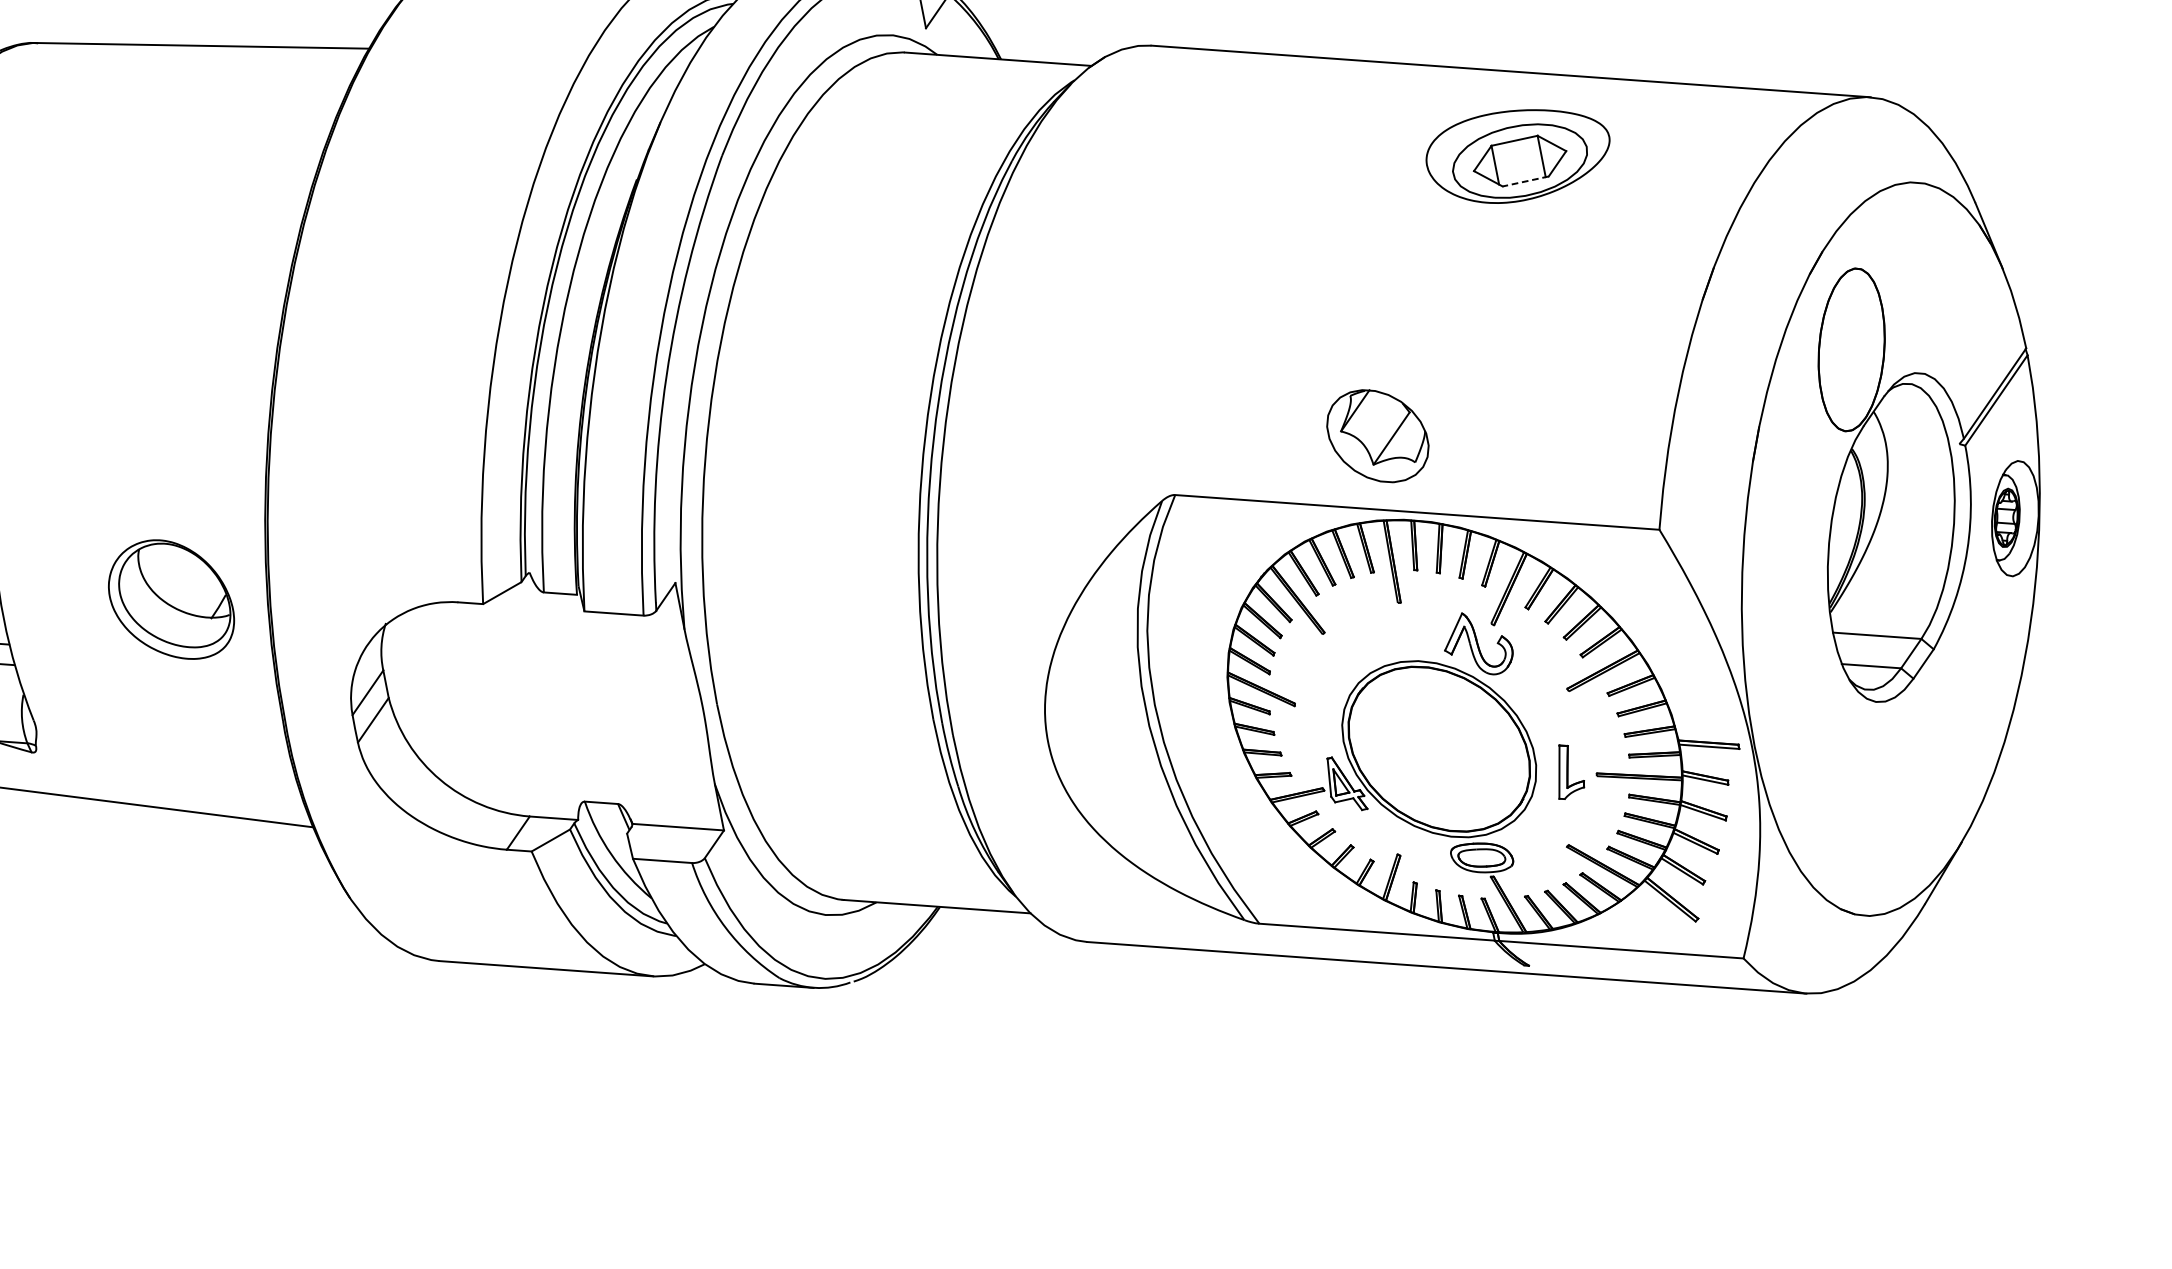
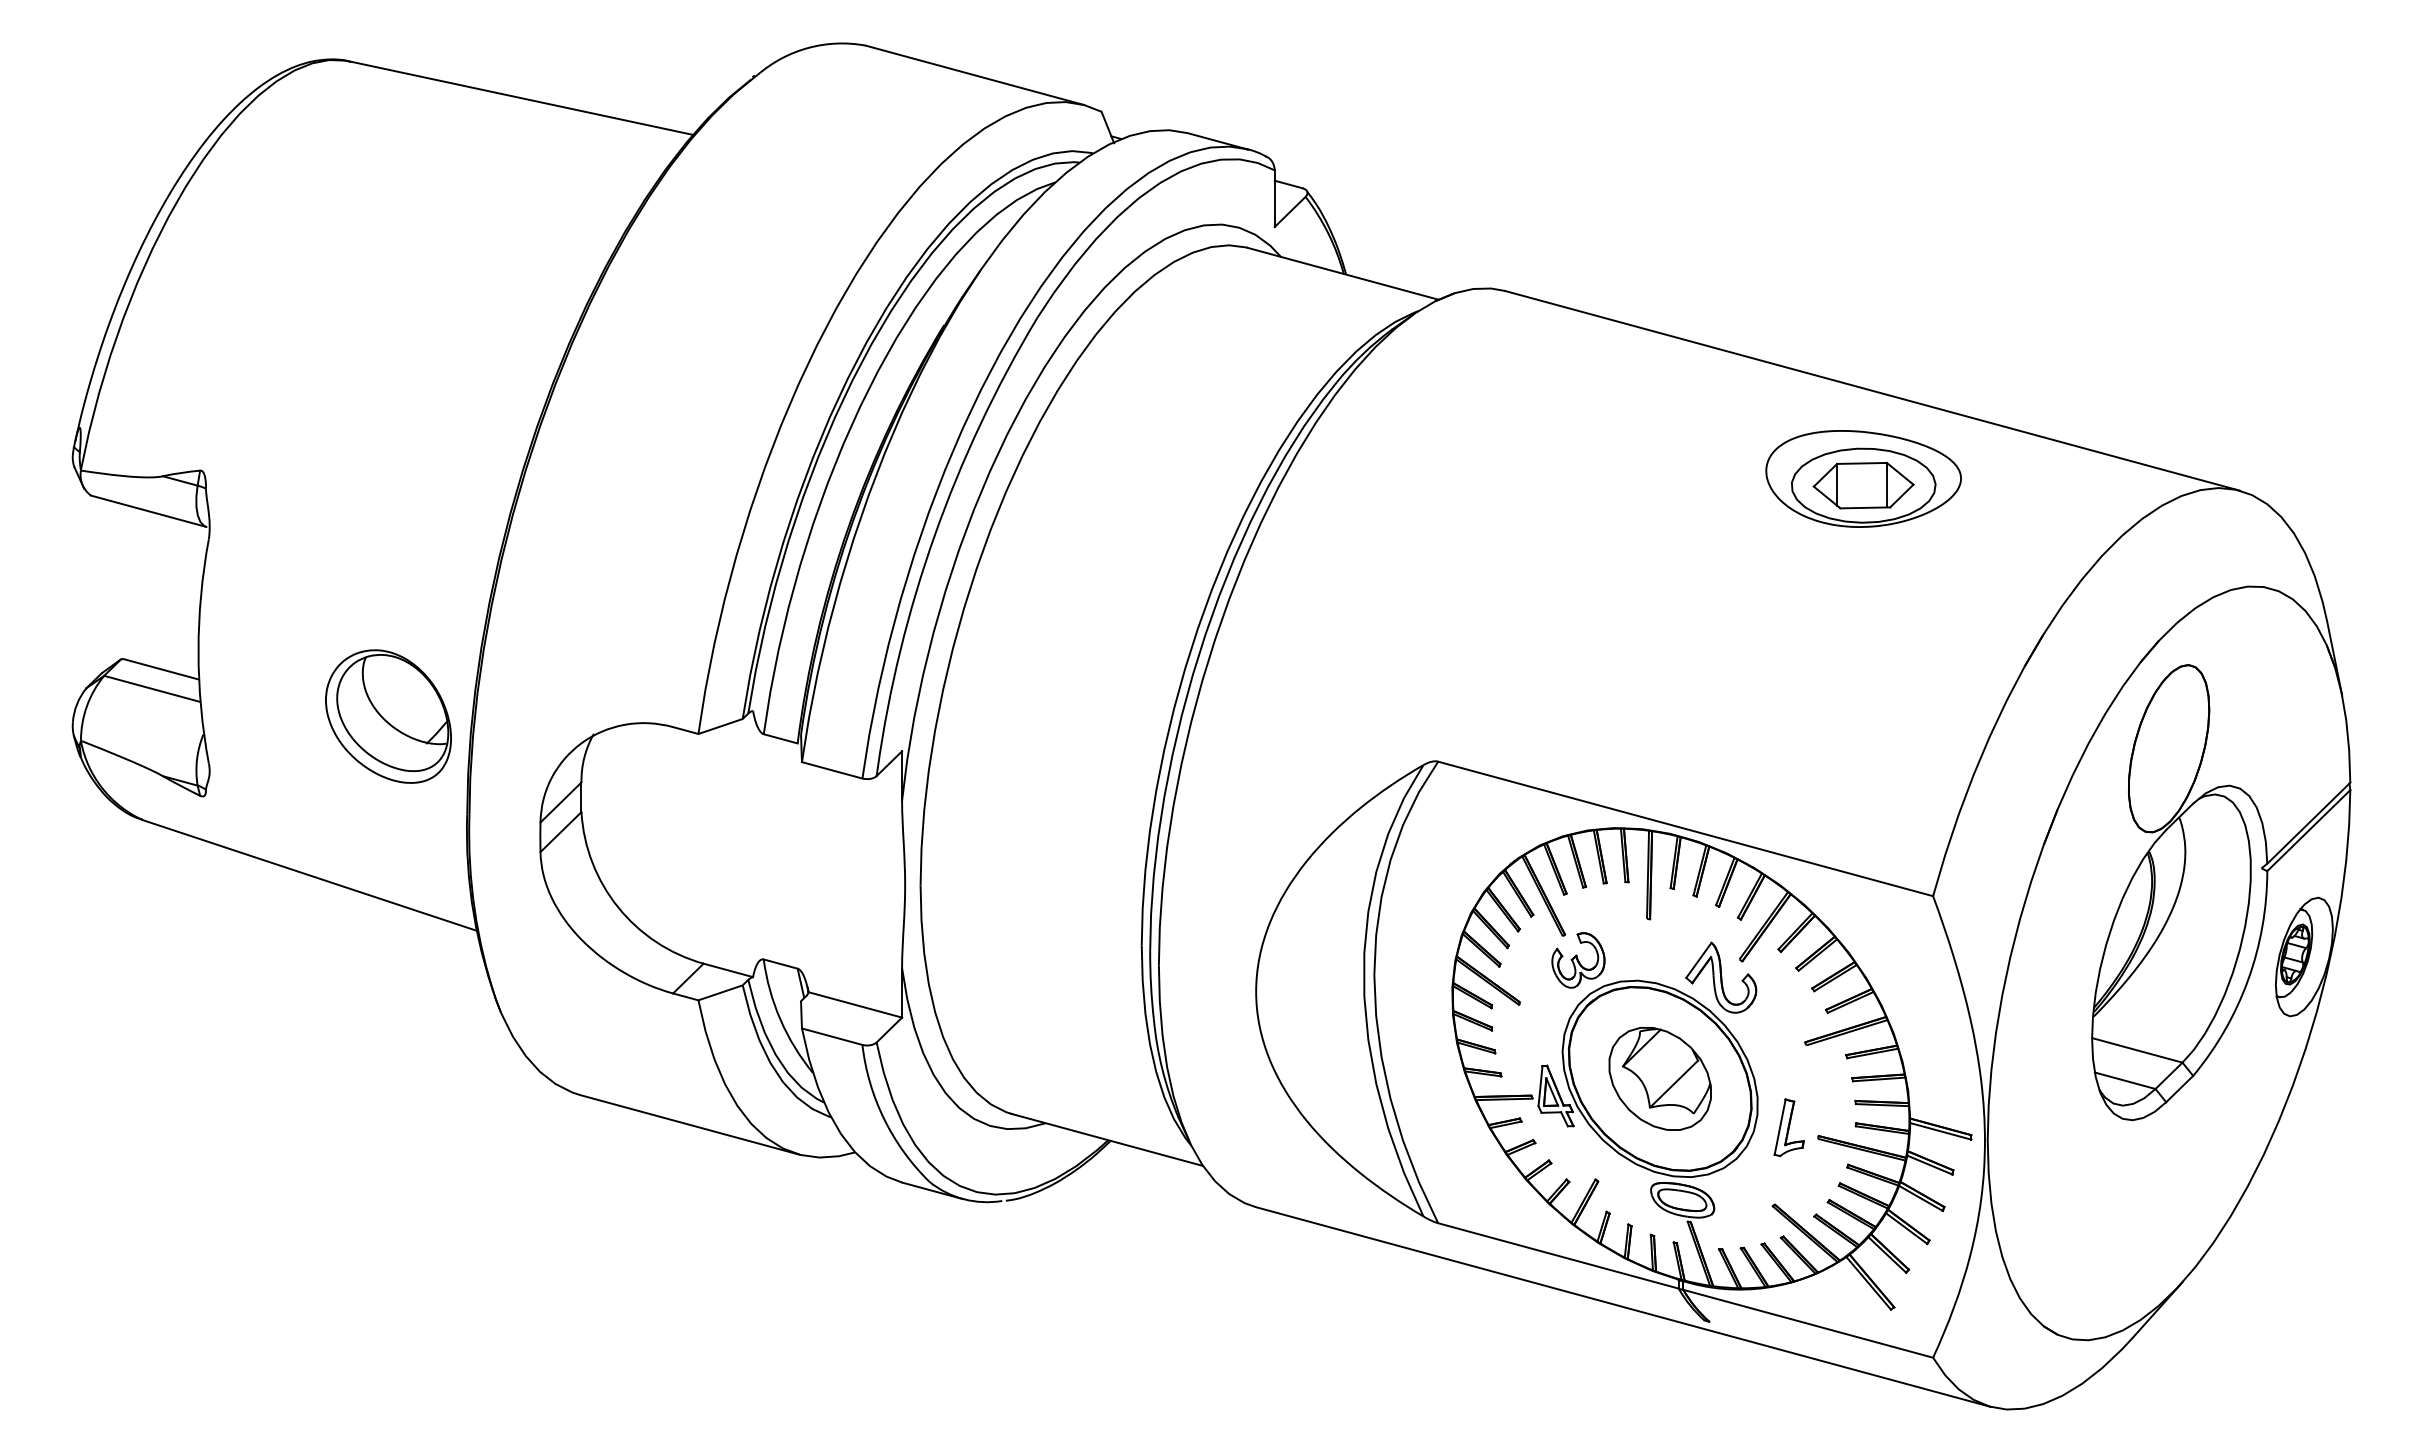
line: (1525, 181) -> (1865, 507), dashed -> solid
part: (1377, 435) -> (1659, 1078), moved
part: (170, 600) -> (388, 716), moved
part: (1341, 654) -> (1578, 960), added

